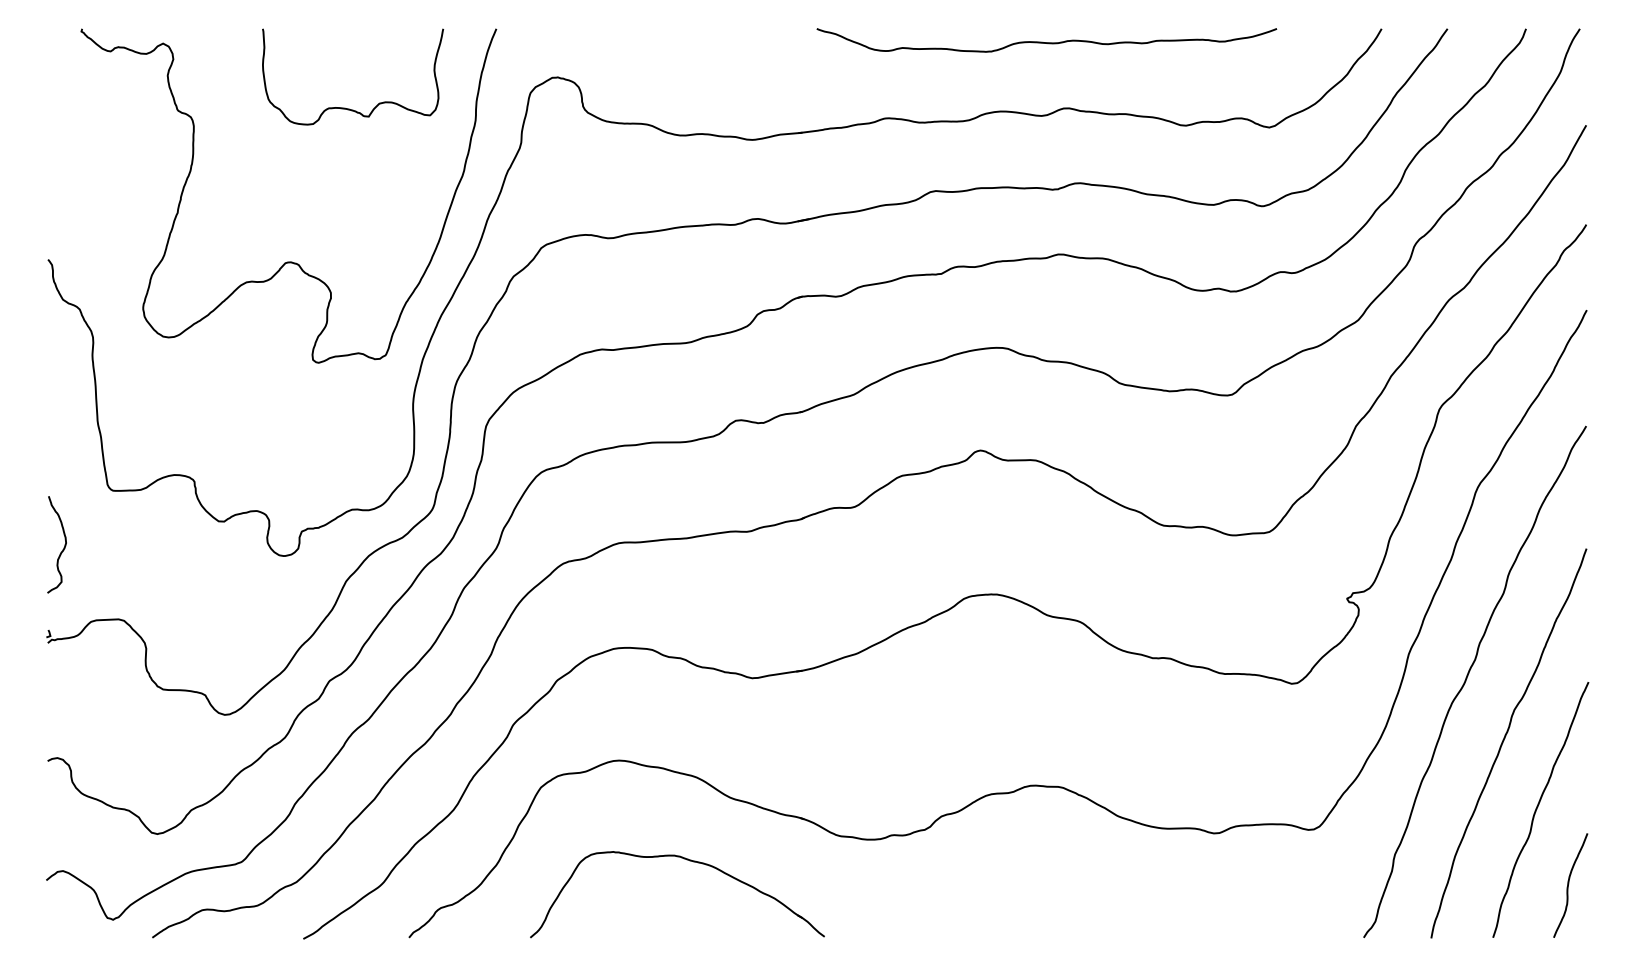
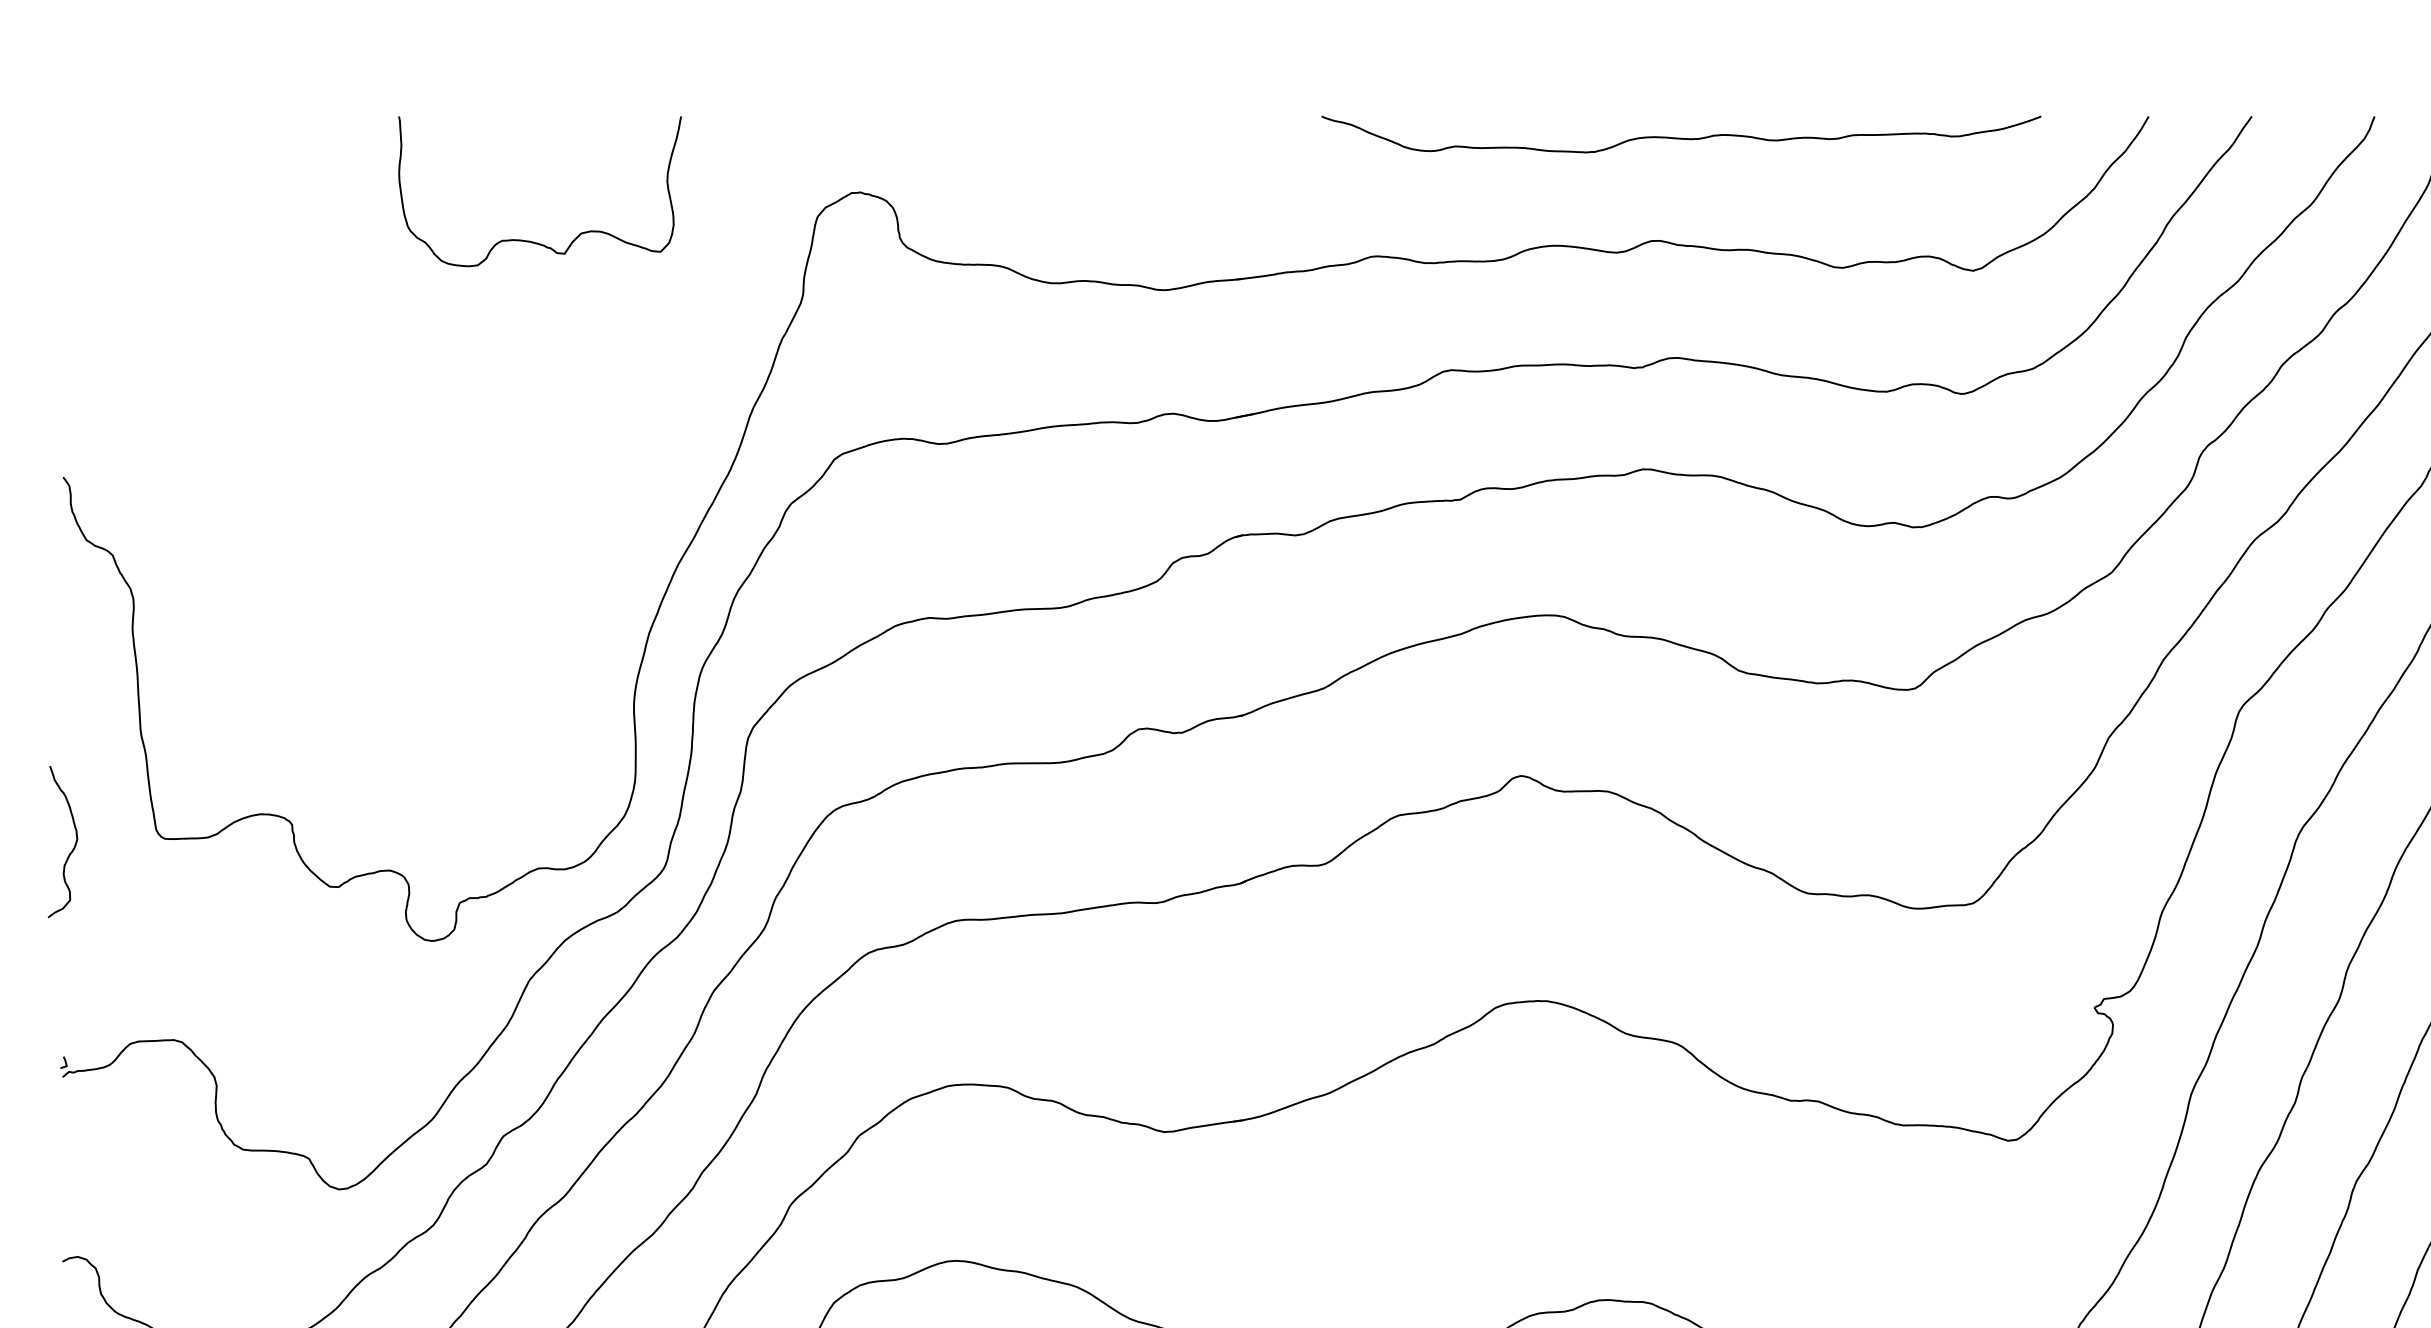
curve: (1046, 42) -> (1680, 137), moved
curve: (288, 261) -> (439, 480), removed
curve: (63, 547) -> (73, 846), moved

